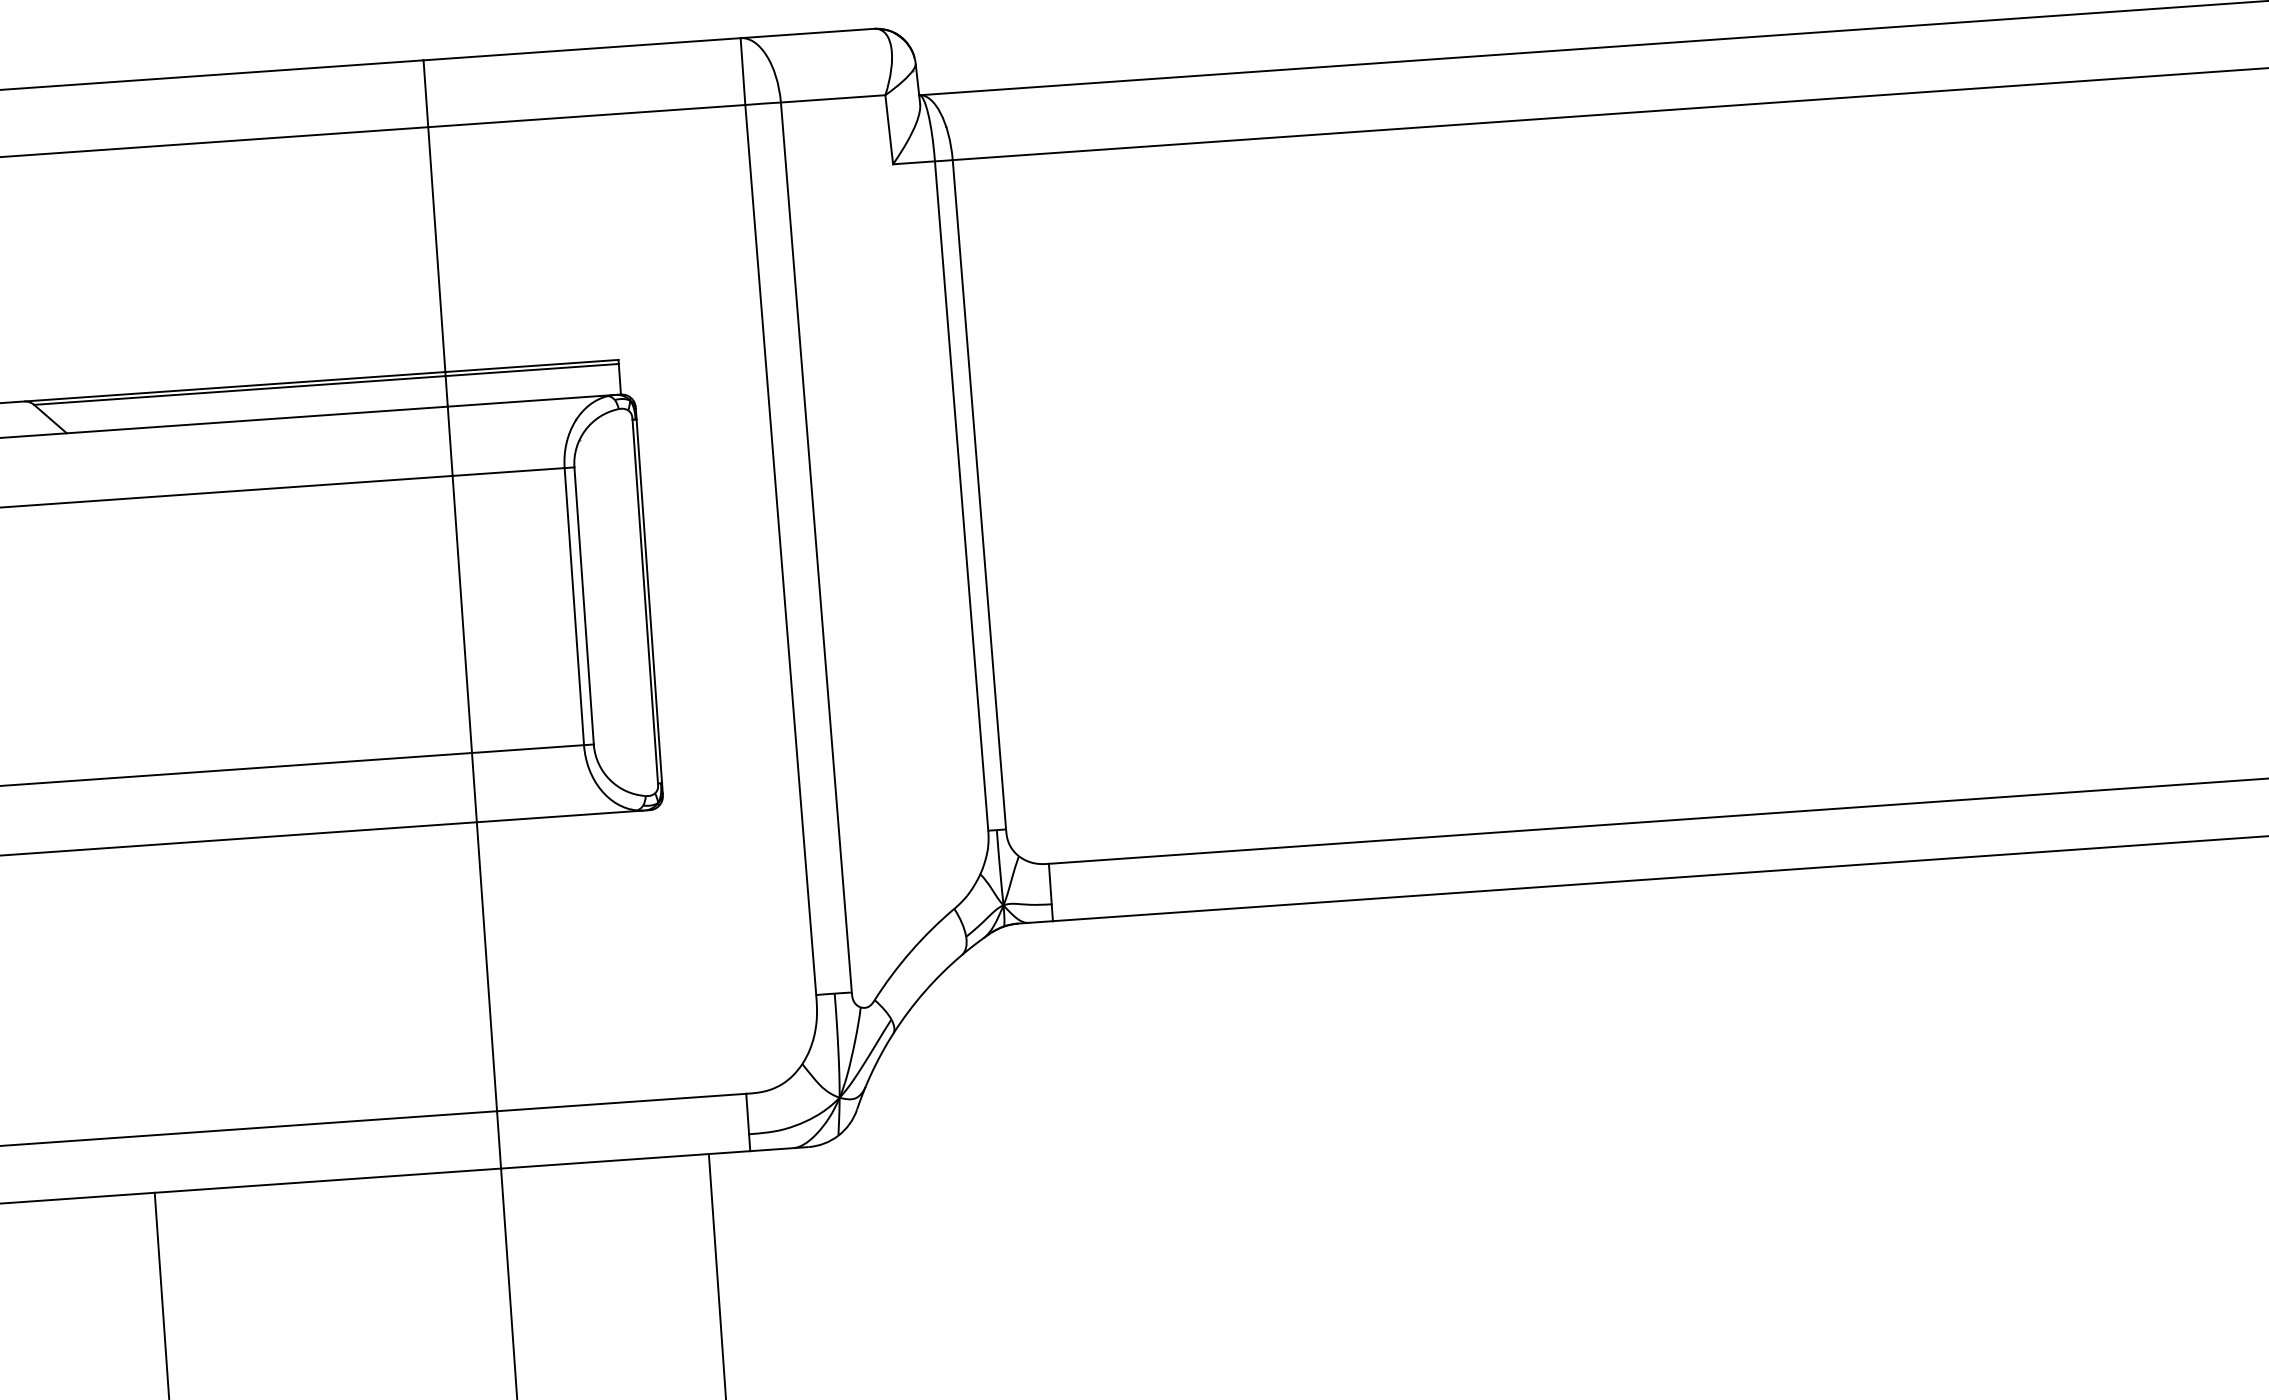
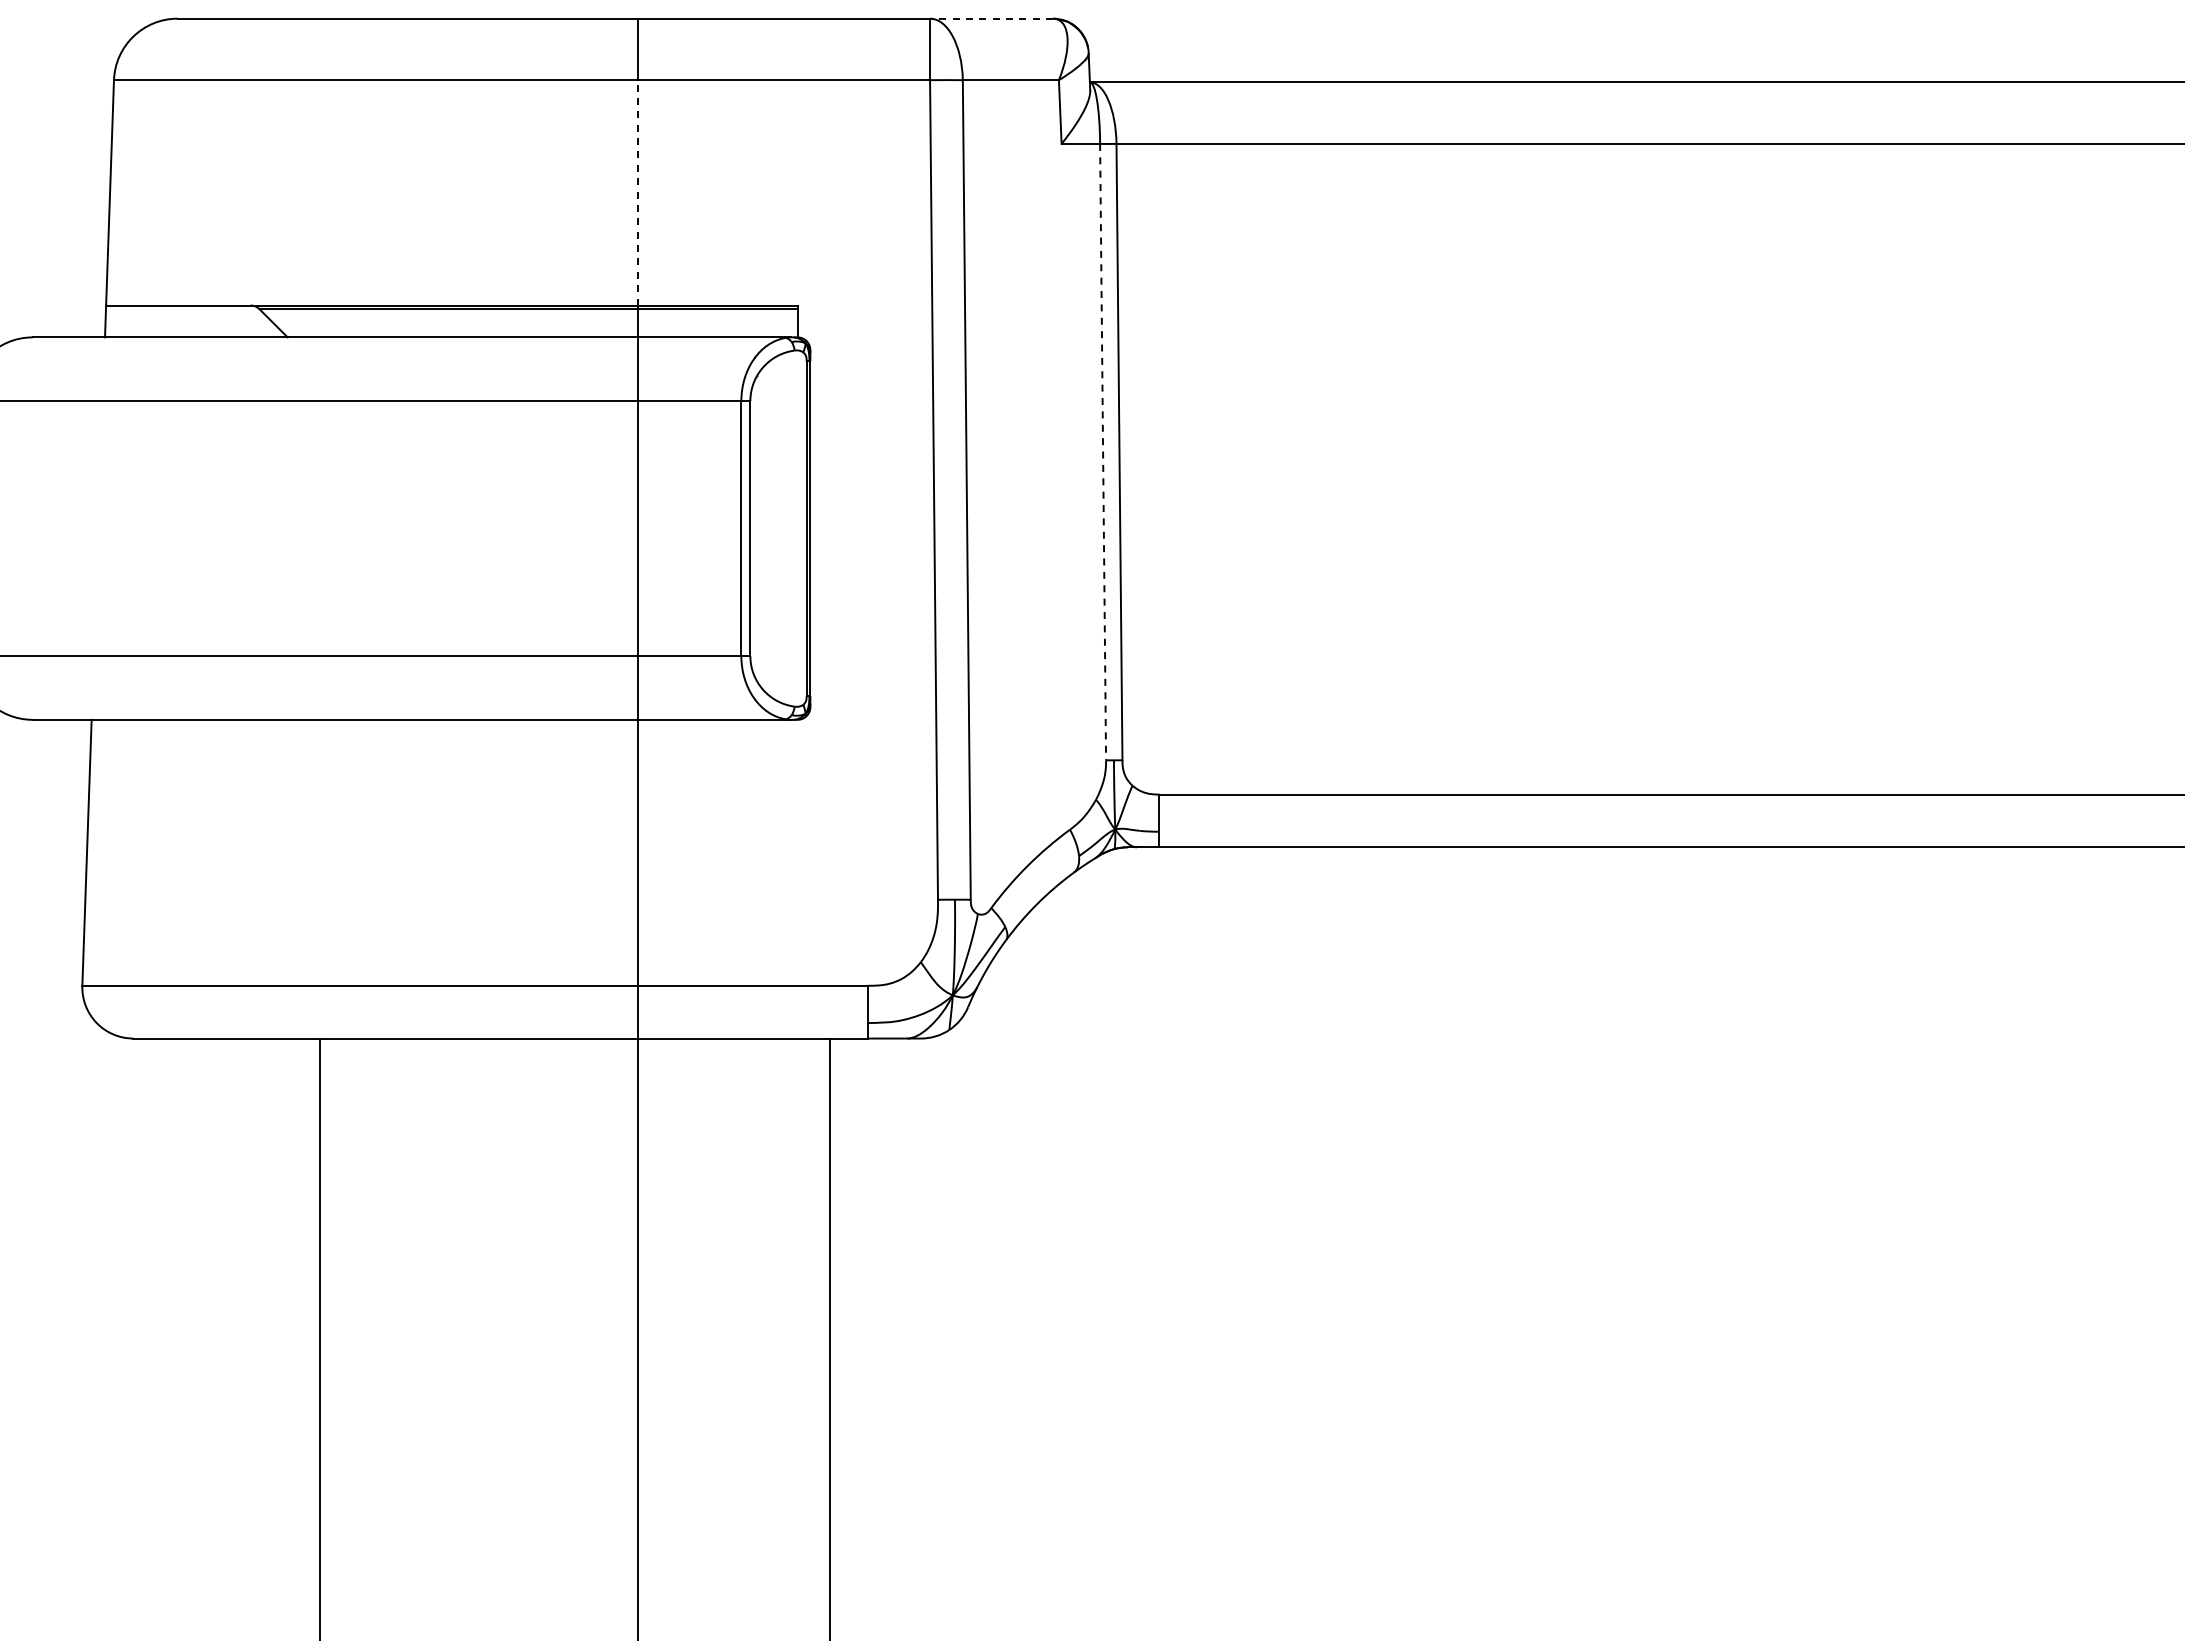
line: (807, 33) -> (991, 18), solid -> dashed
line: (437, 249) -> (638, 192), solid -> dashed
line: (962, 496) -> (1103, 452), solid -> dashed

